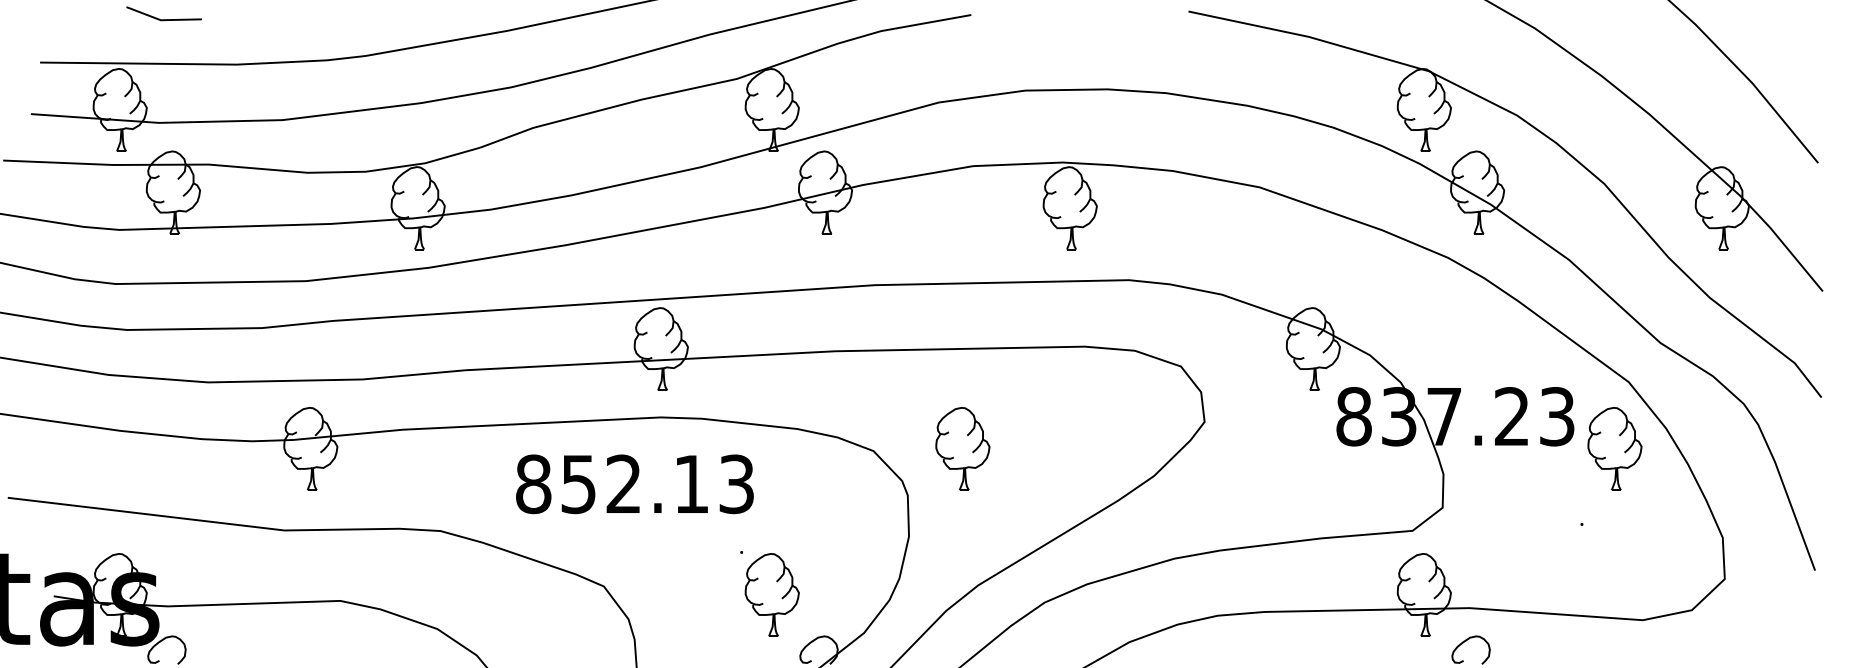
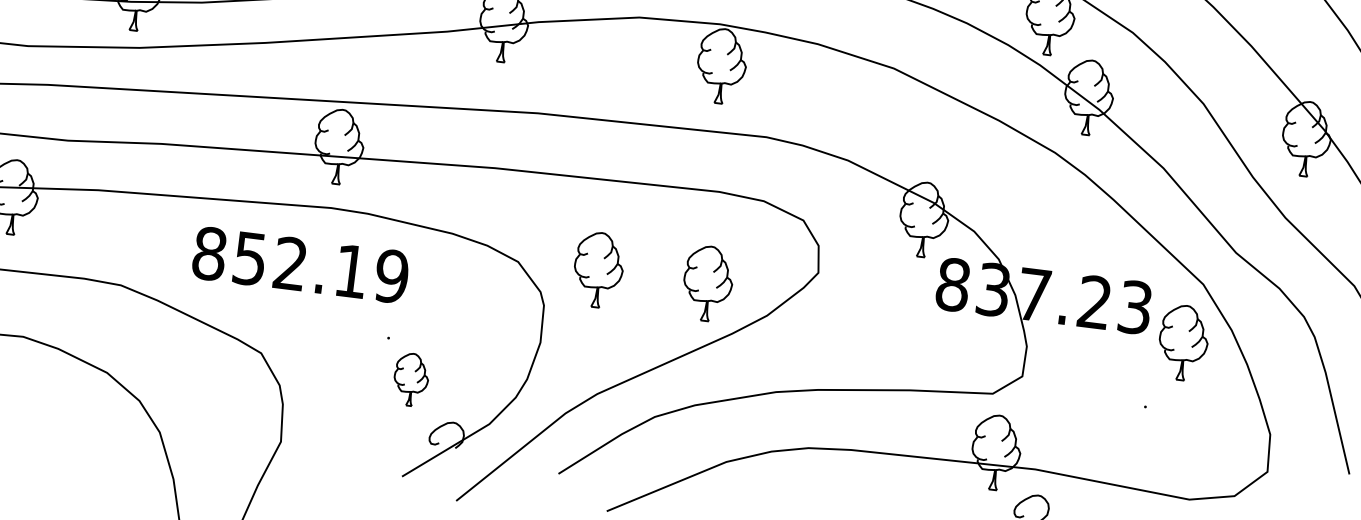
part: (1084, 448) -> (707, 283), added
text: (736, 483) -> (391, 275), 852.13 -> 852.19
part: (771, 594) -> (410, 379), size x0.7

